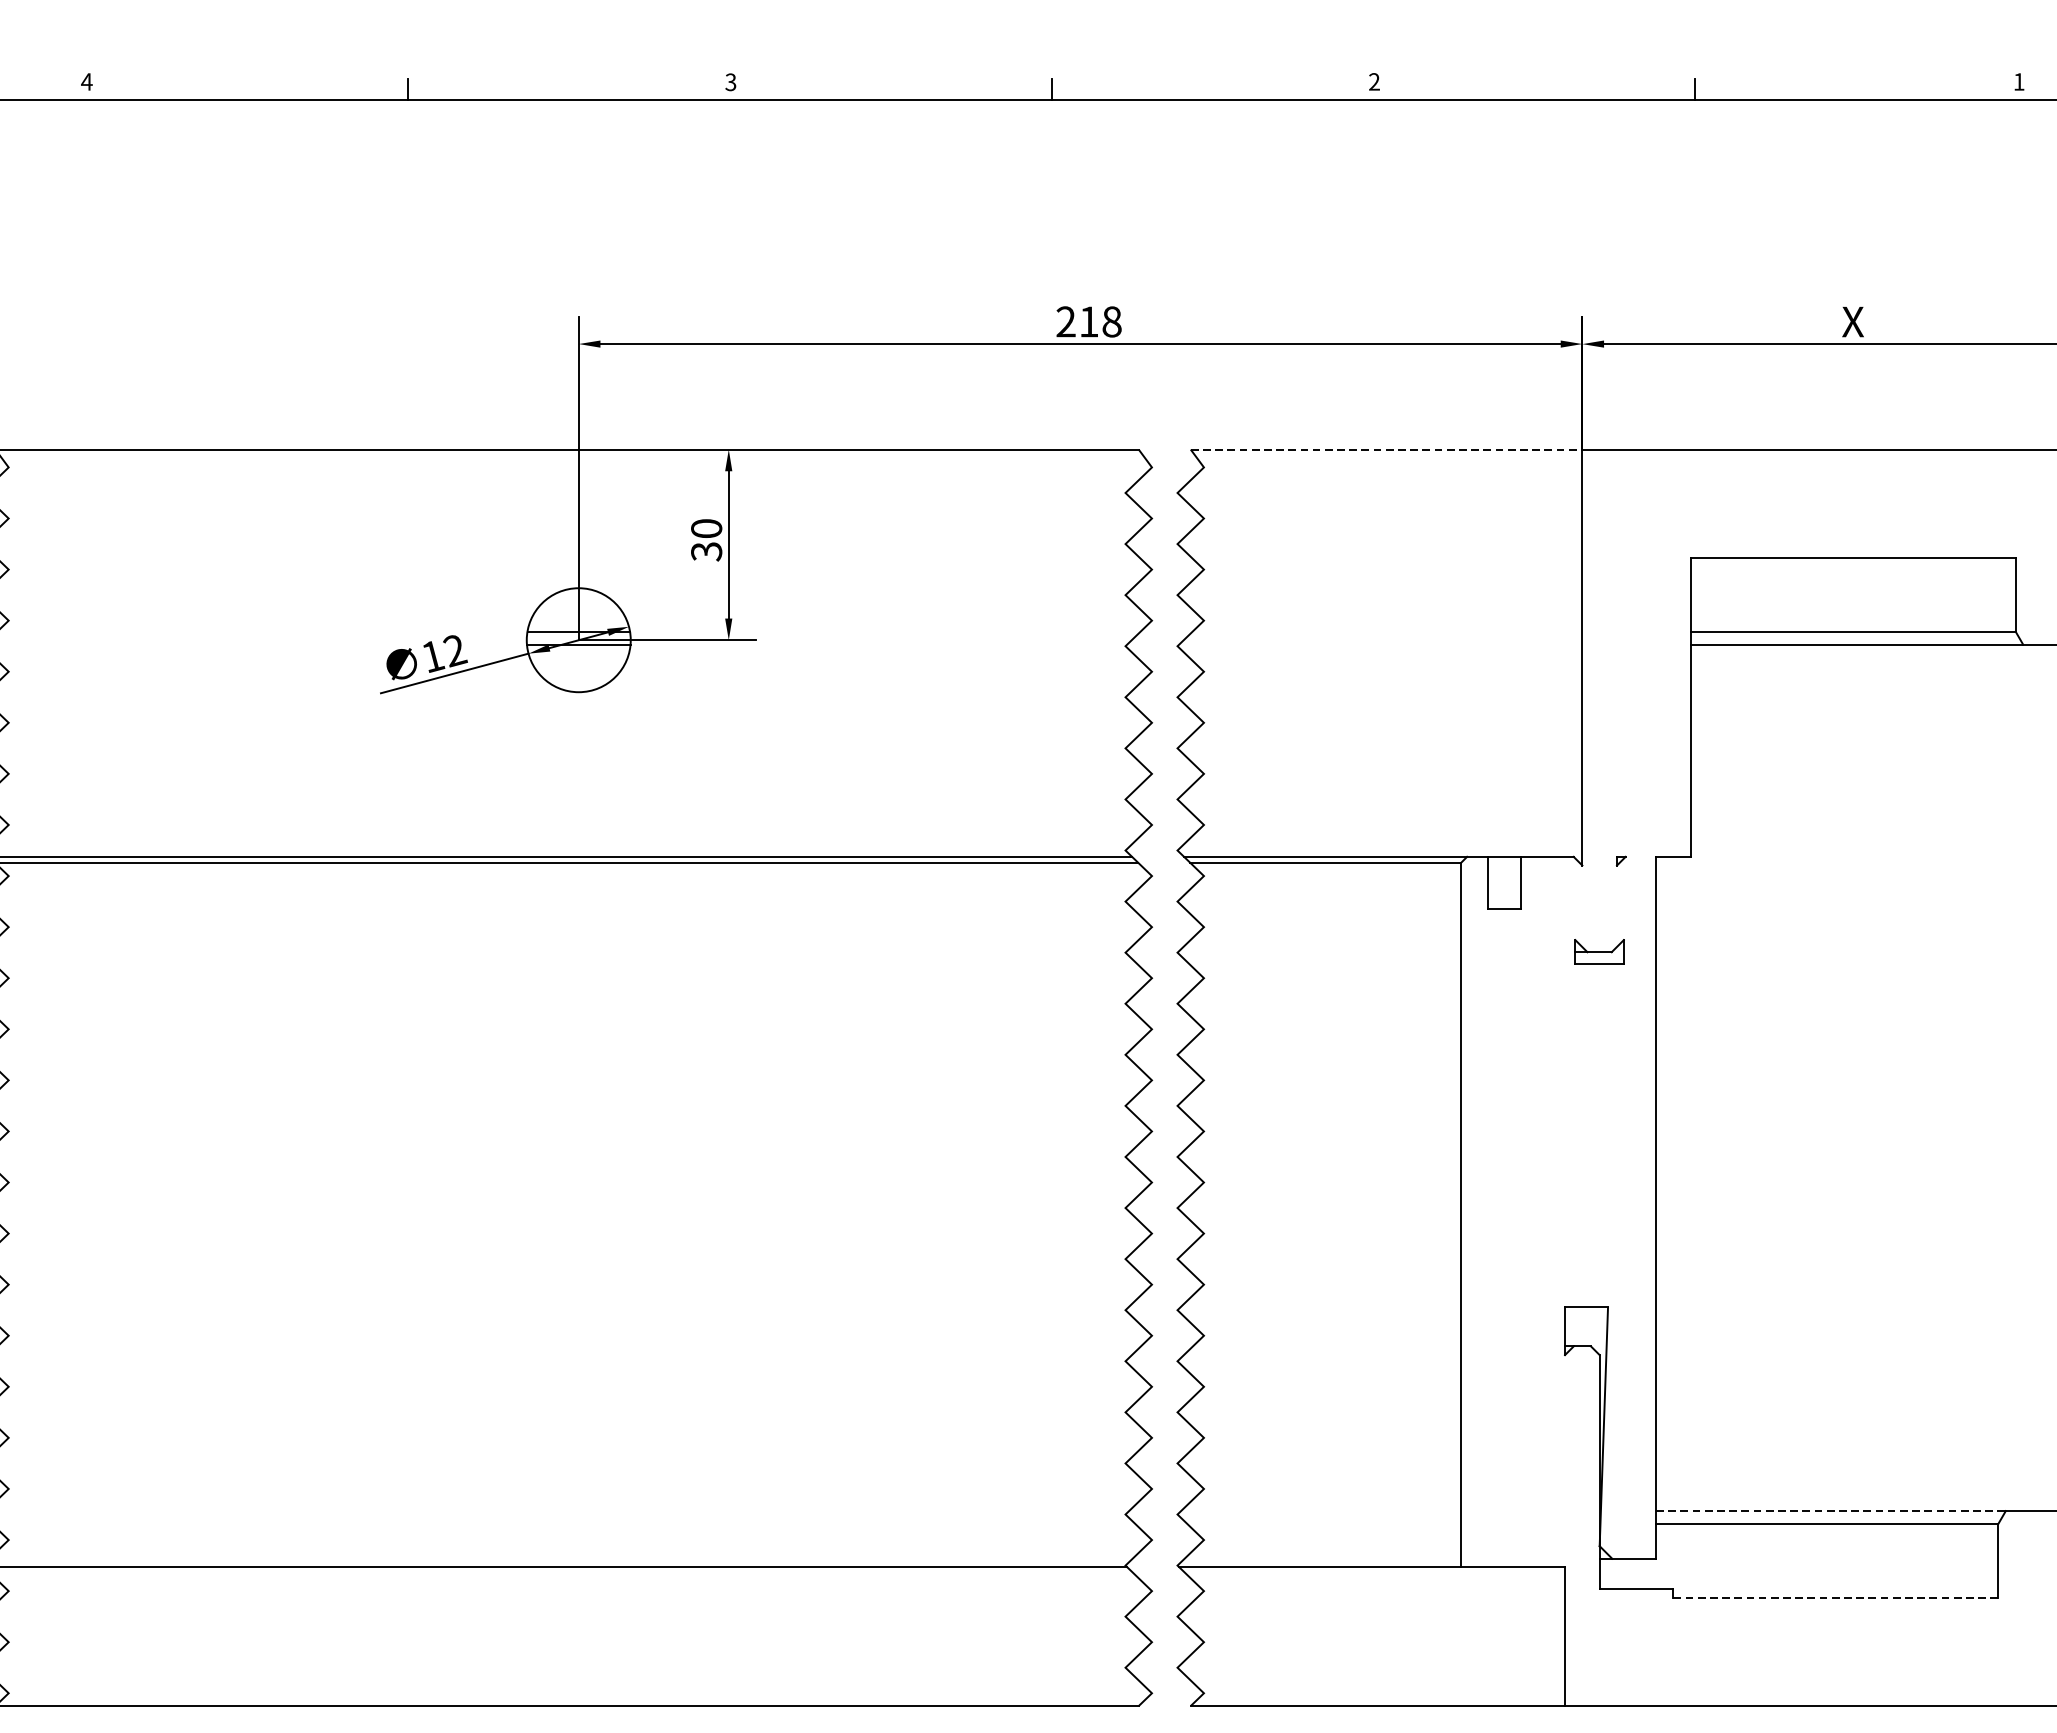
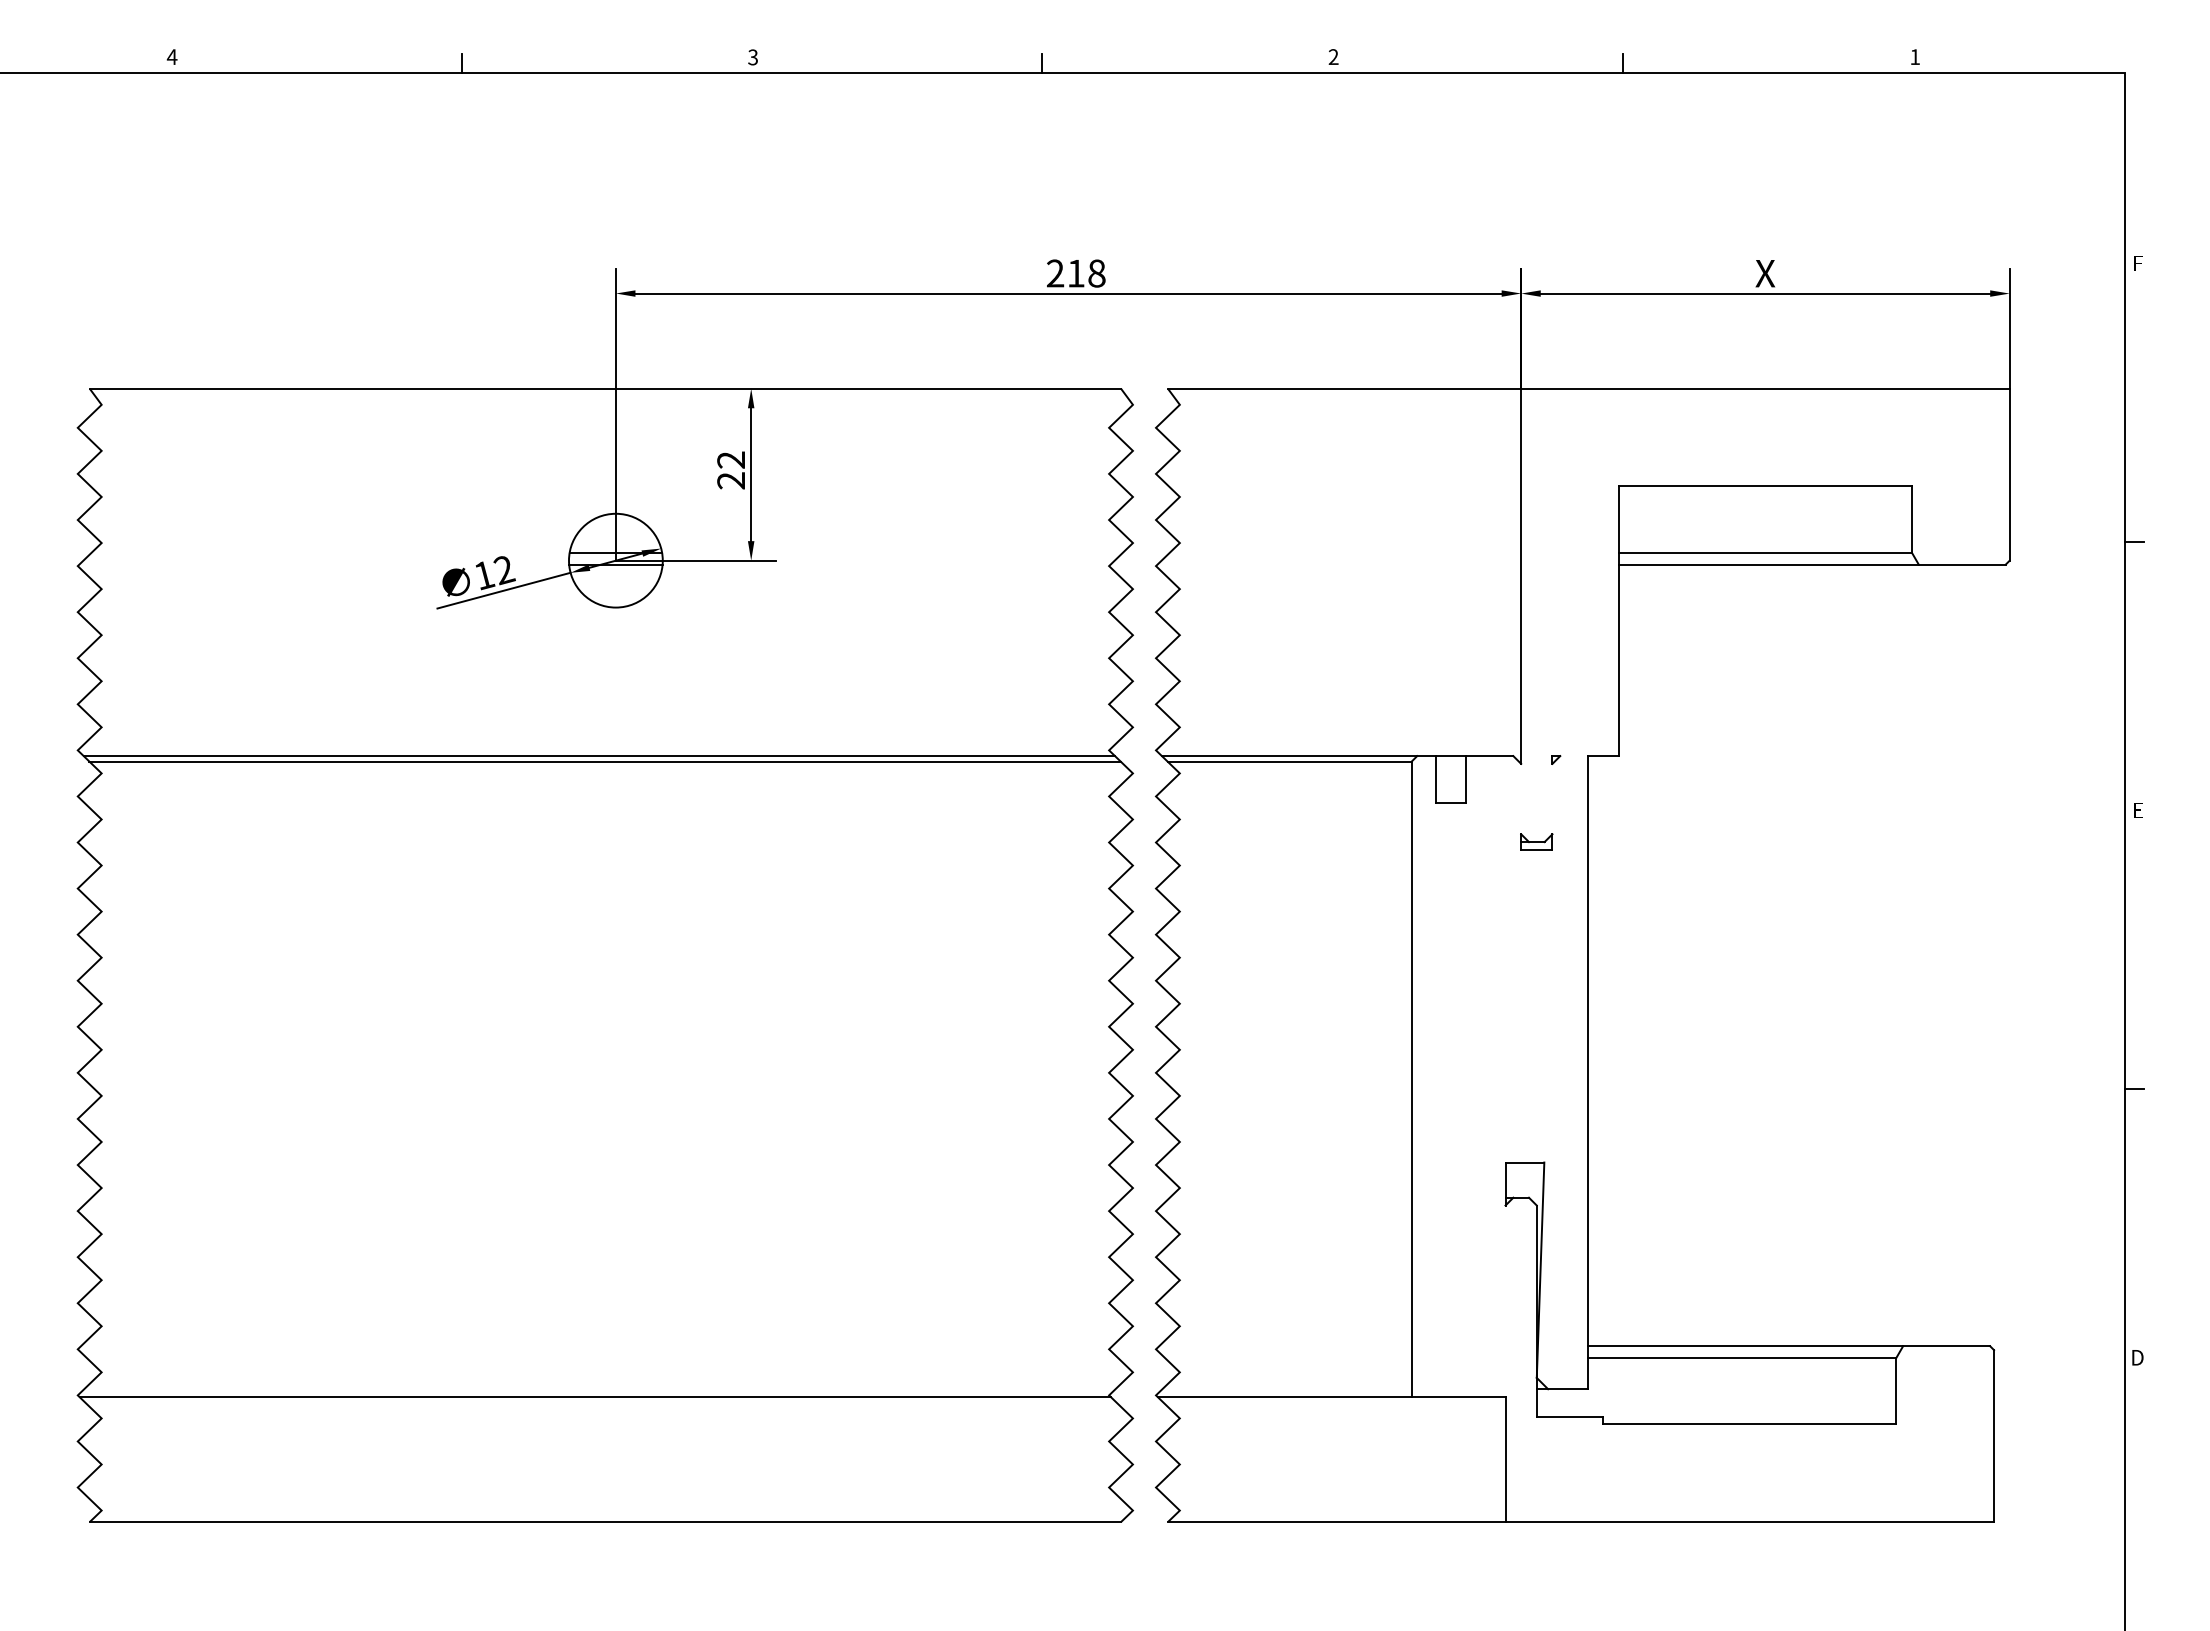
line: (1386, 449) -> (1344, 388), dashed -> solid
text: (706, 540) -> (731, 470), 30 -> 22
part: (1599, 951) -> (1536, 841), size x0.71
line: (1831, 1511) -> (1745, 1346), dashed -> solid
line: (1835, 1597) -> (1749, 1424), dashed -> solid

